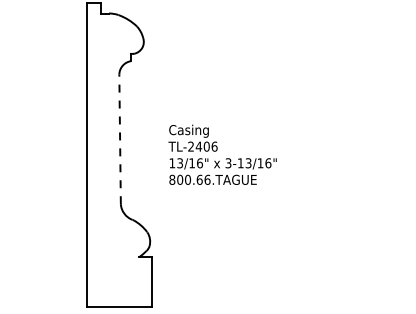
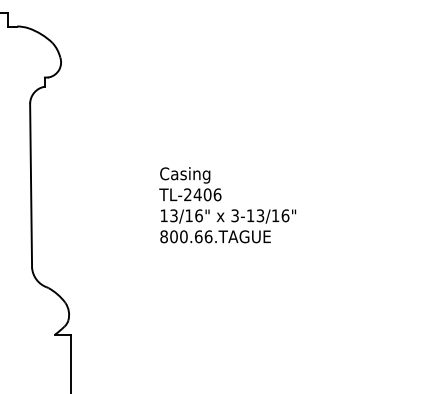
line: (120, 139) -> (31, 185), dashed -> solid
text: (222, 154) -> (227, 204), moved

